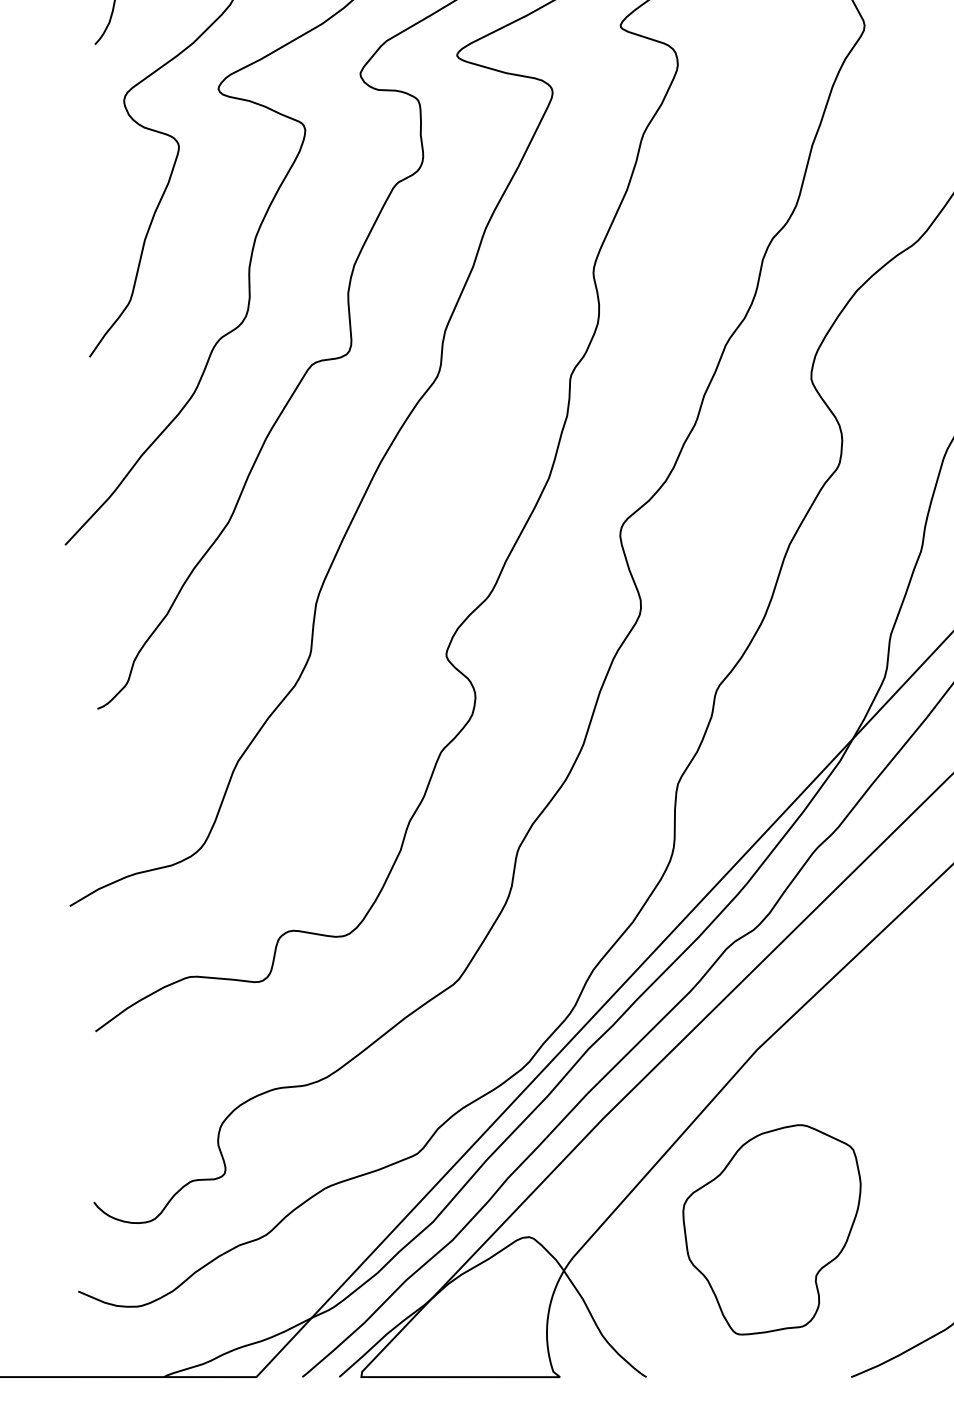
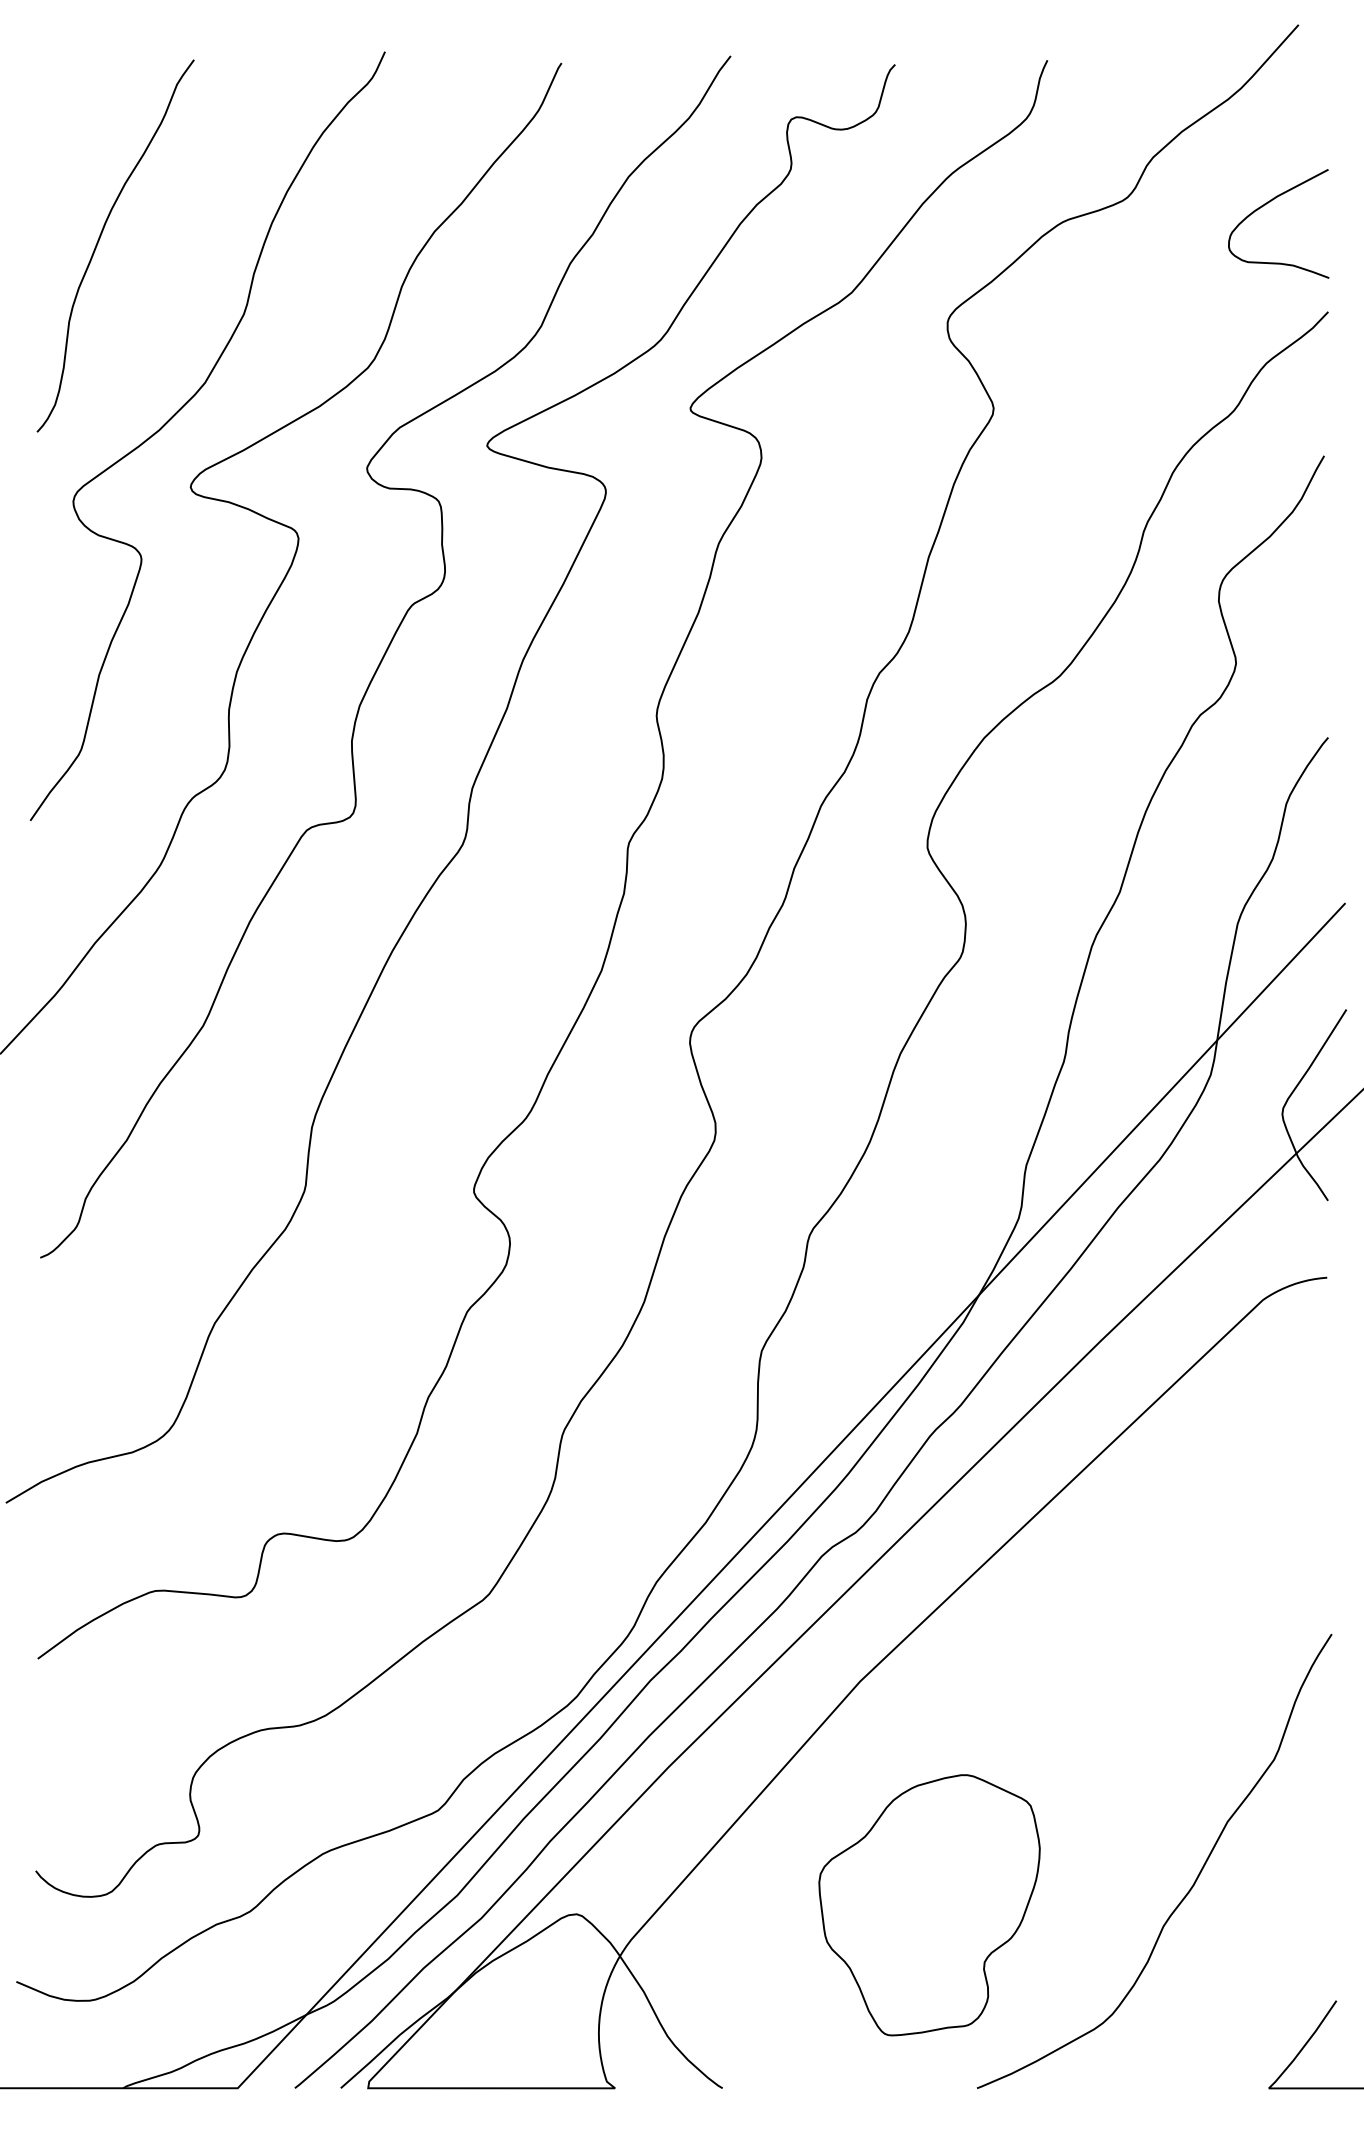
part: (771, 1230) -> (929, 1905), moved

